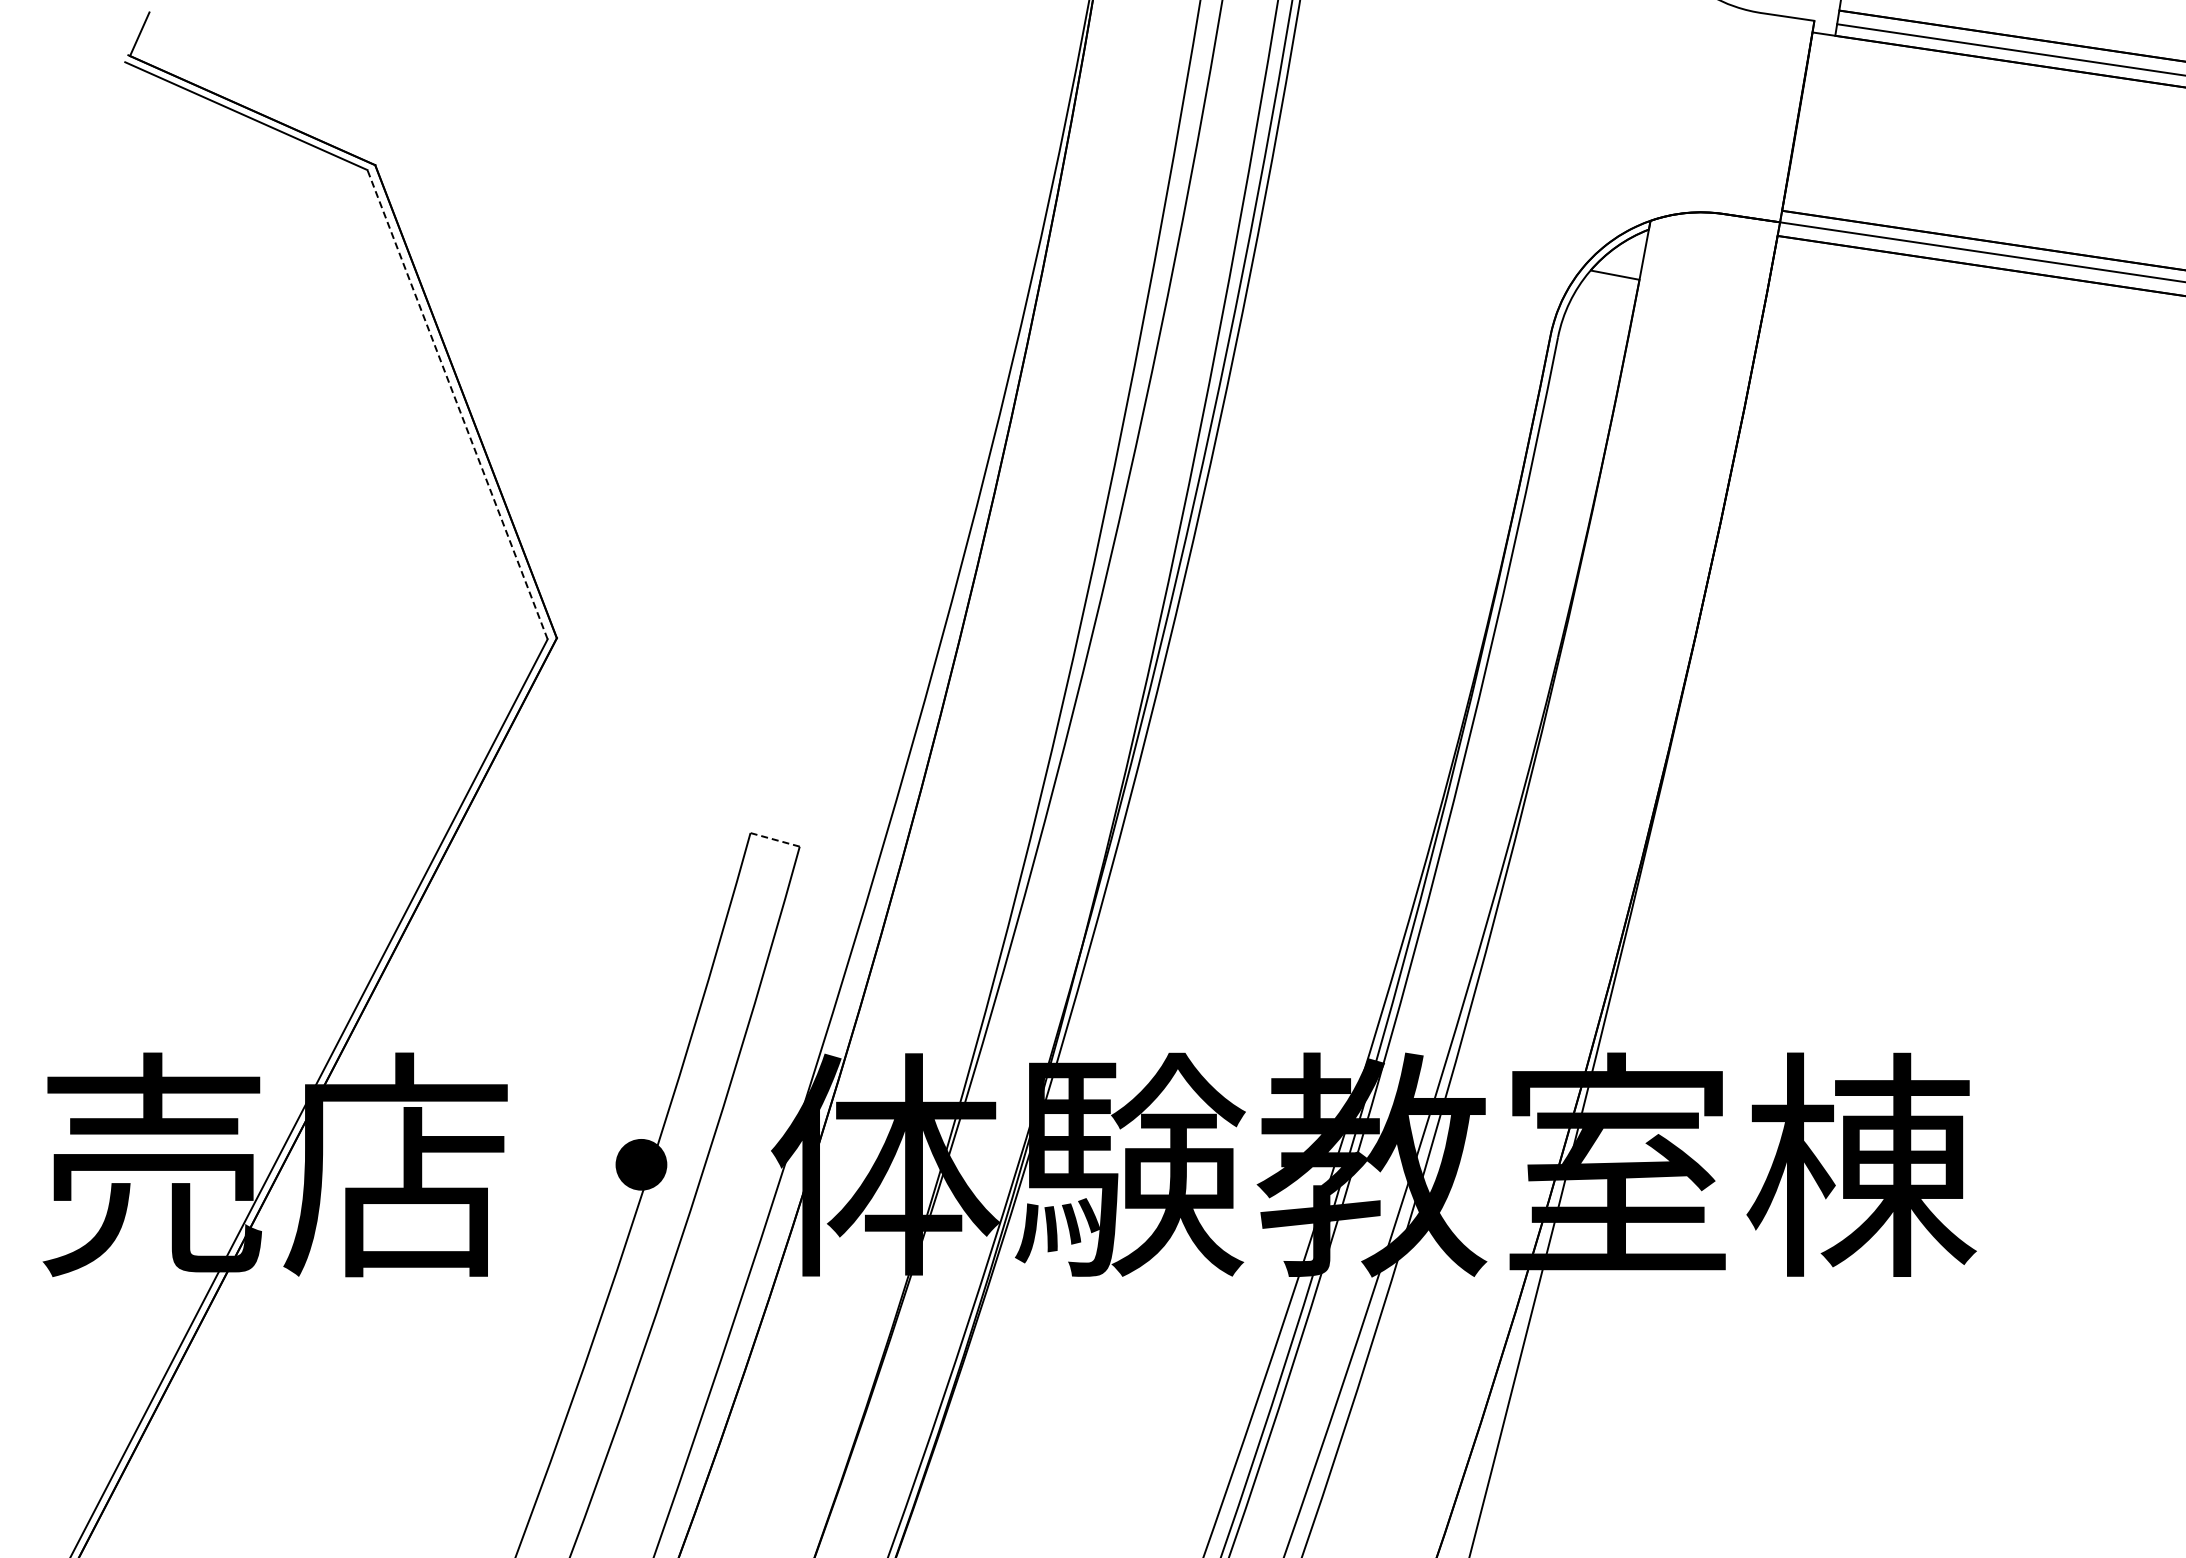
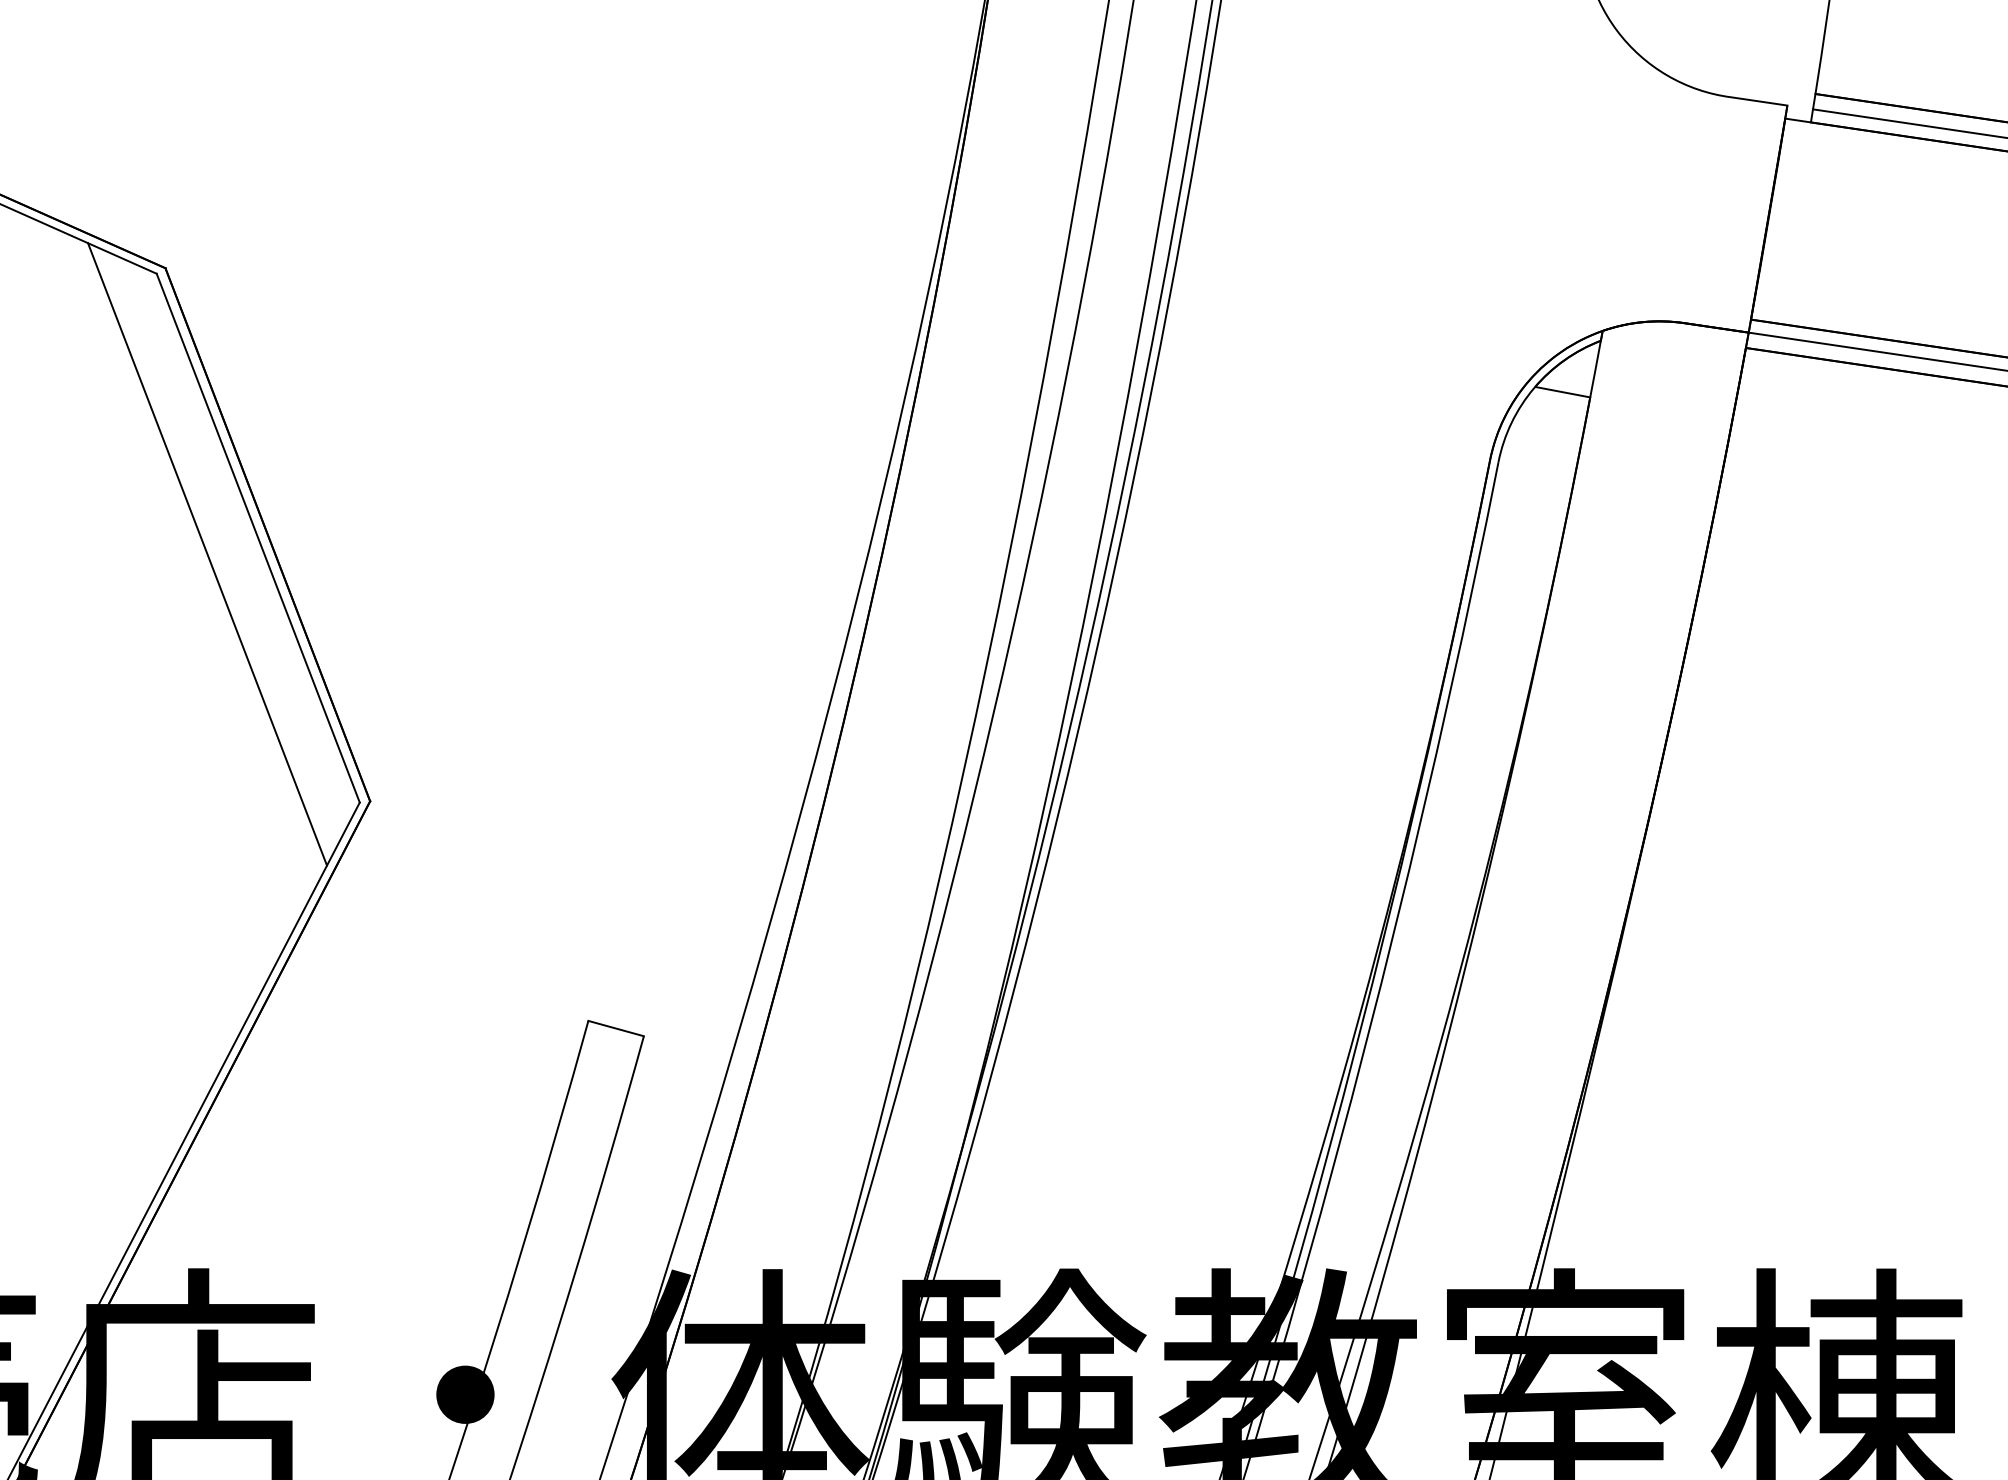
line: (457, 404) -> (258, 537), dashed -> solid
line: (412, 418) -> (207, 553), added
line: (775, 839) -> (616, 1028), dashed -> solid

